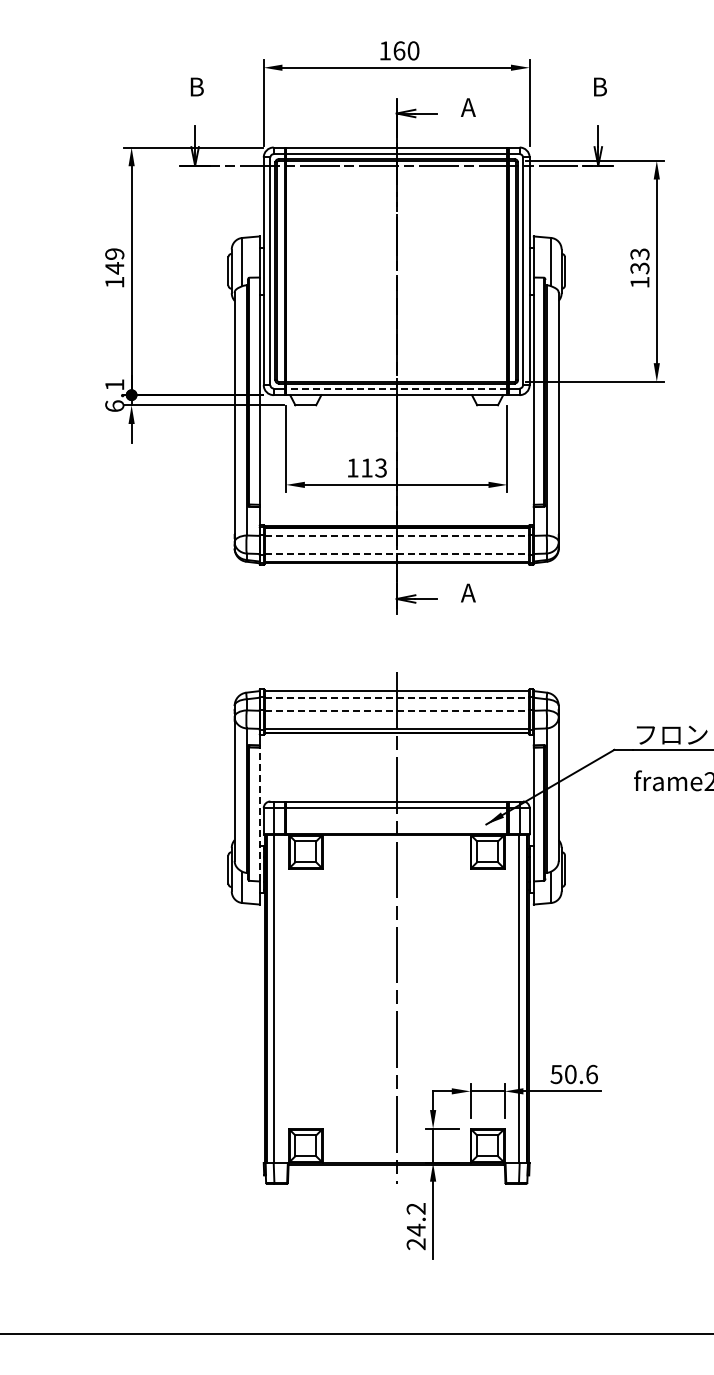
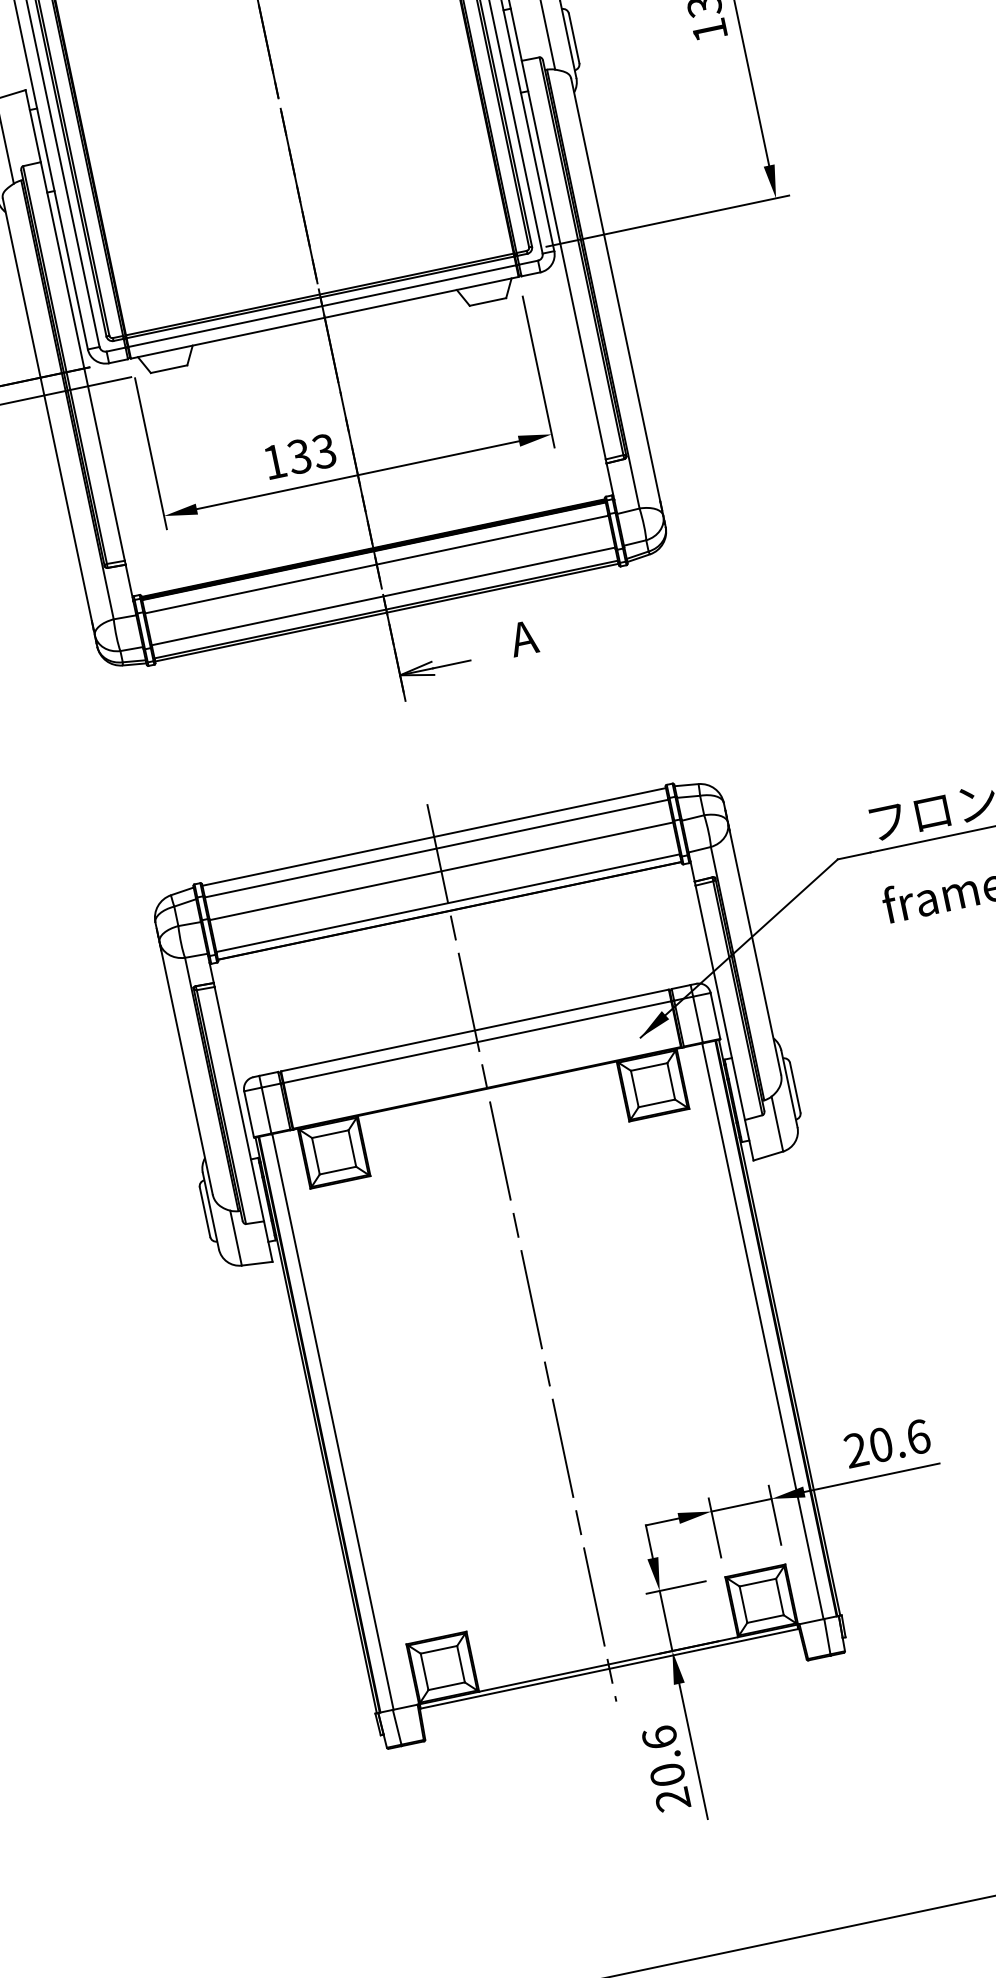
line: (396, 388) -> (321, 306), dashed -> solid
text: (366, 467) -> (298, 455), 113 -> 133
line: (397, 535) -> (378, 563), dashed -> solid
line: (397, 554) -> (385, 596), dashed -> solid
line: (397, 697) -> (437, 847), dashed -> solid
line: (397, 710) -> (442, 870), dashed -> solid
line: (259, 814) -> (239, 1103), dashed -> solid
text: (556, 1074) -> (856, 1450), 50.6 -> 20.6
text: (415, 1219) -> (662, 1756), 24.2 -> 20.6

